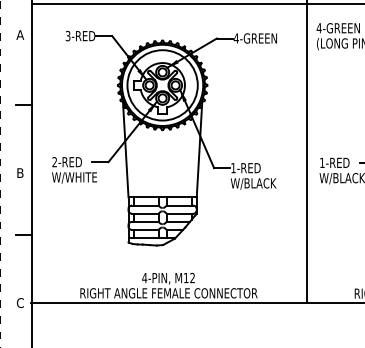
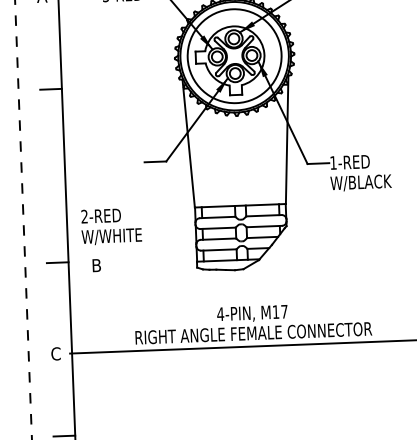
text: (74, 170) -> (111, 226), moved
text: (20, 172) -> (96, 264), moved
text: (192, 277) -> (284, 311), M12 -> M17

